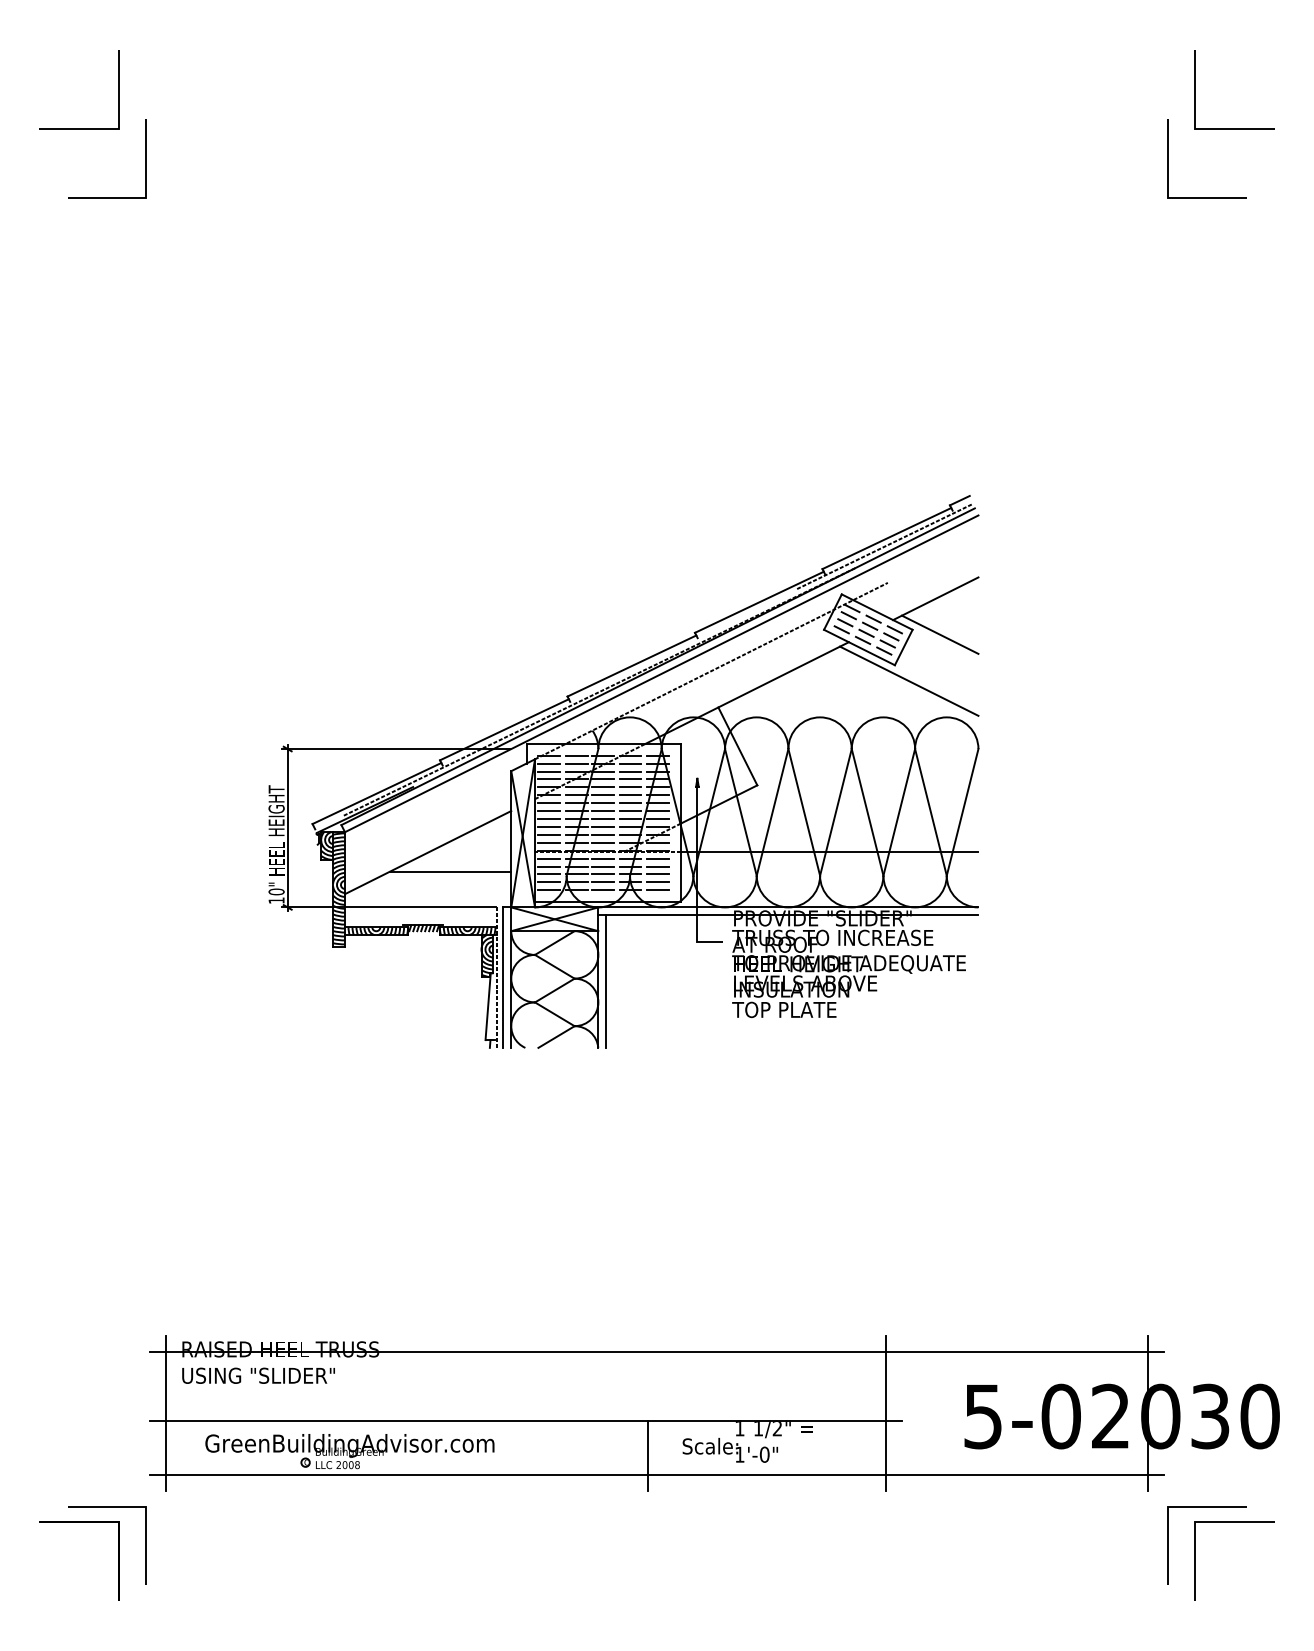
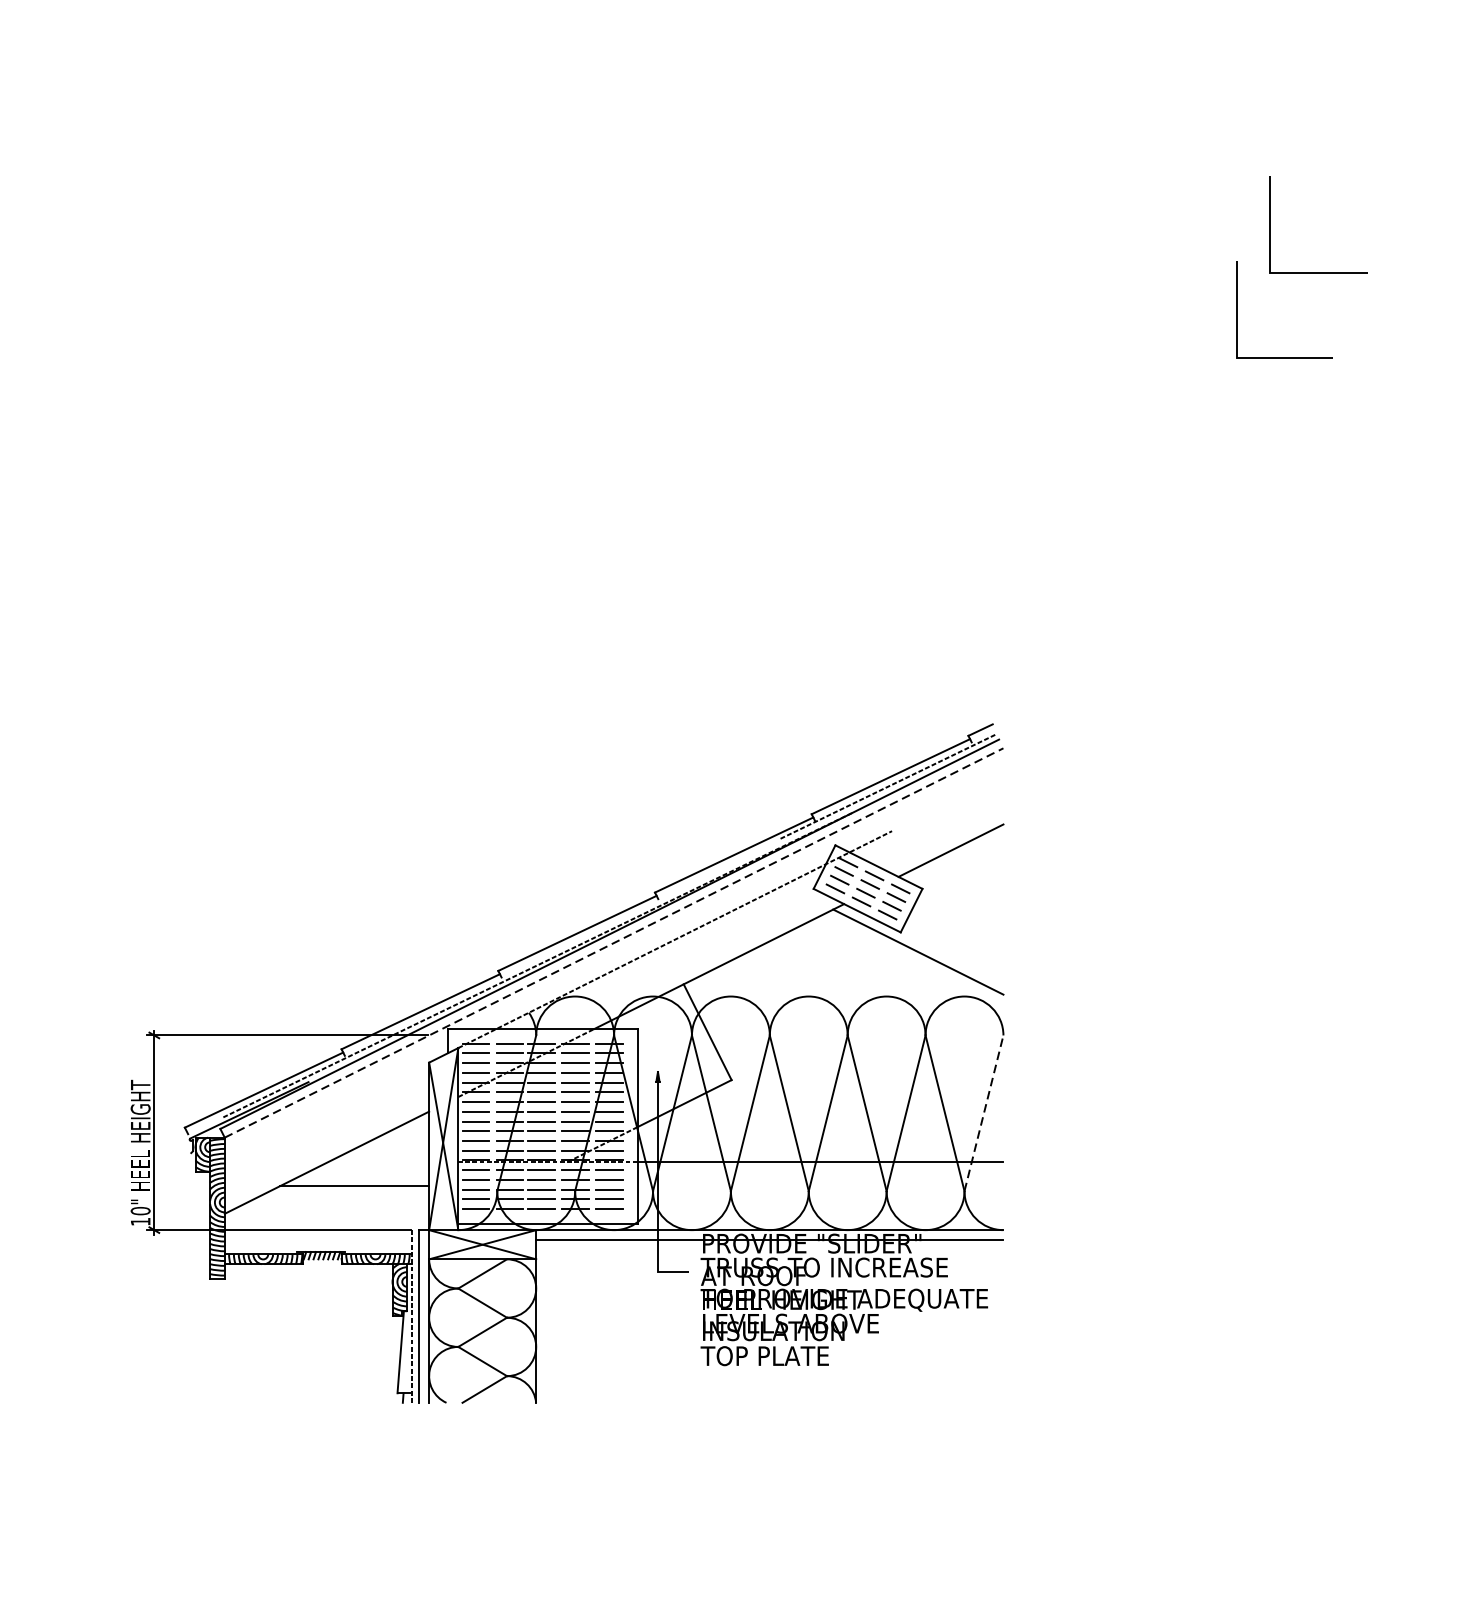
line: (939, 634) -> (955, 894), removed
line: (662, 673) -> (615, 942), solid -> dashed
line: (962, 811) -> (983, 1112), solid -> dashed
line: (606, 981) -> (546, 1321), removed

